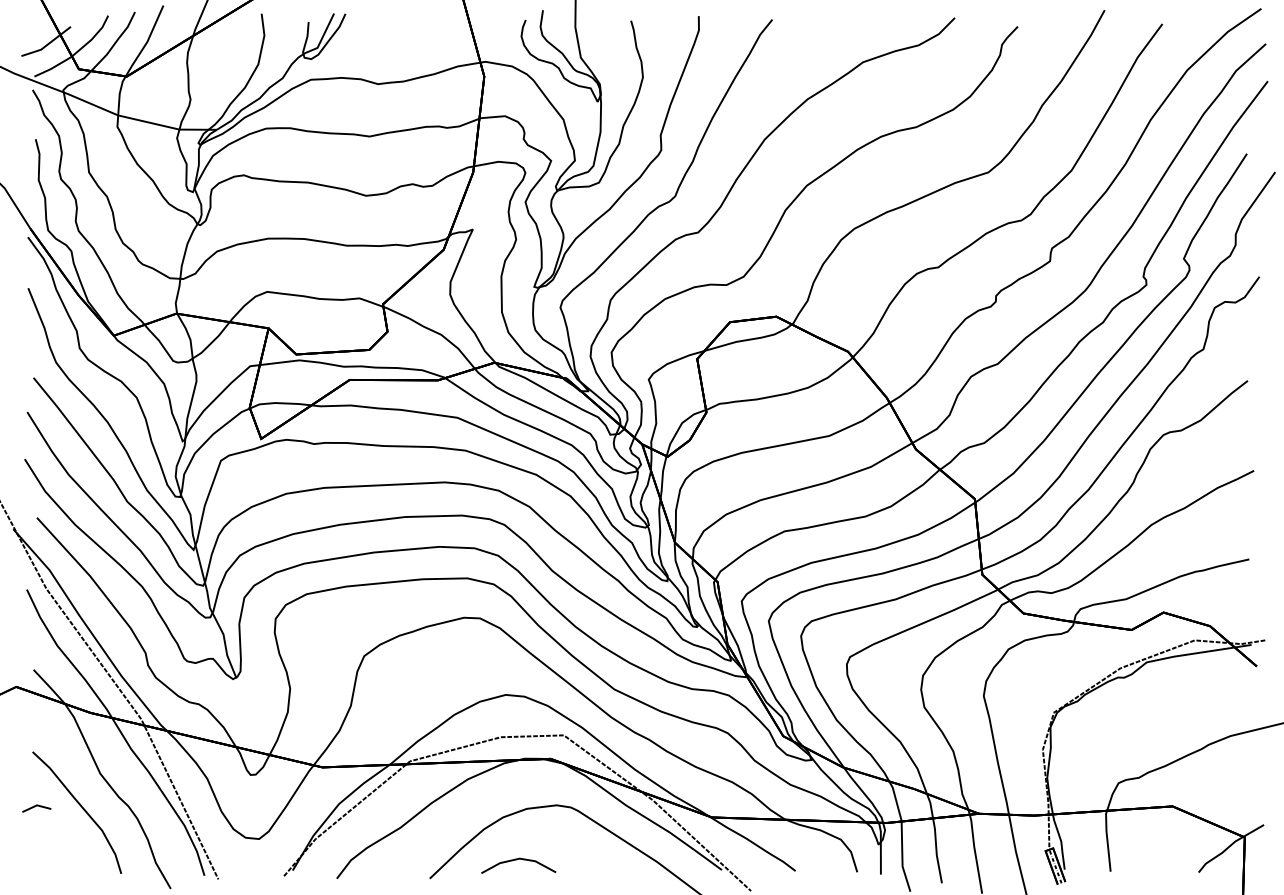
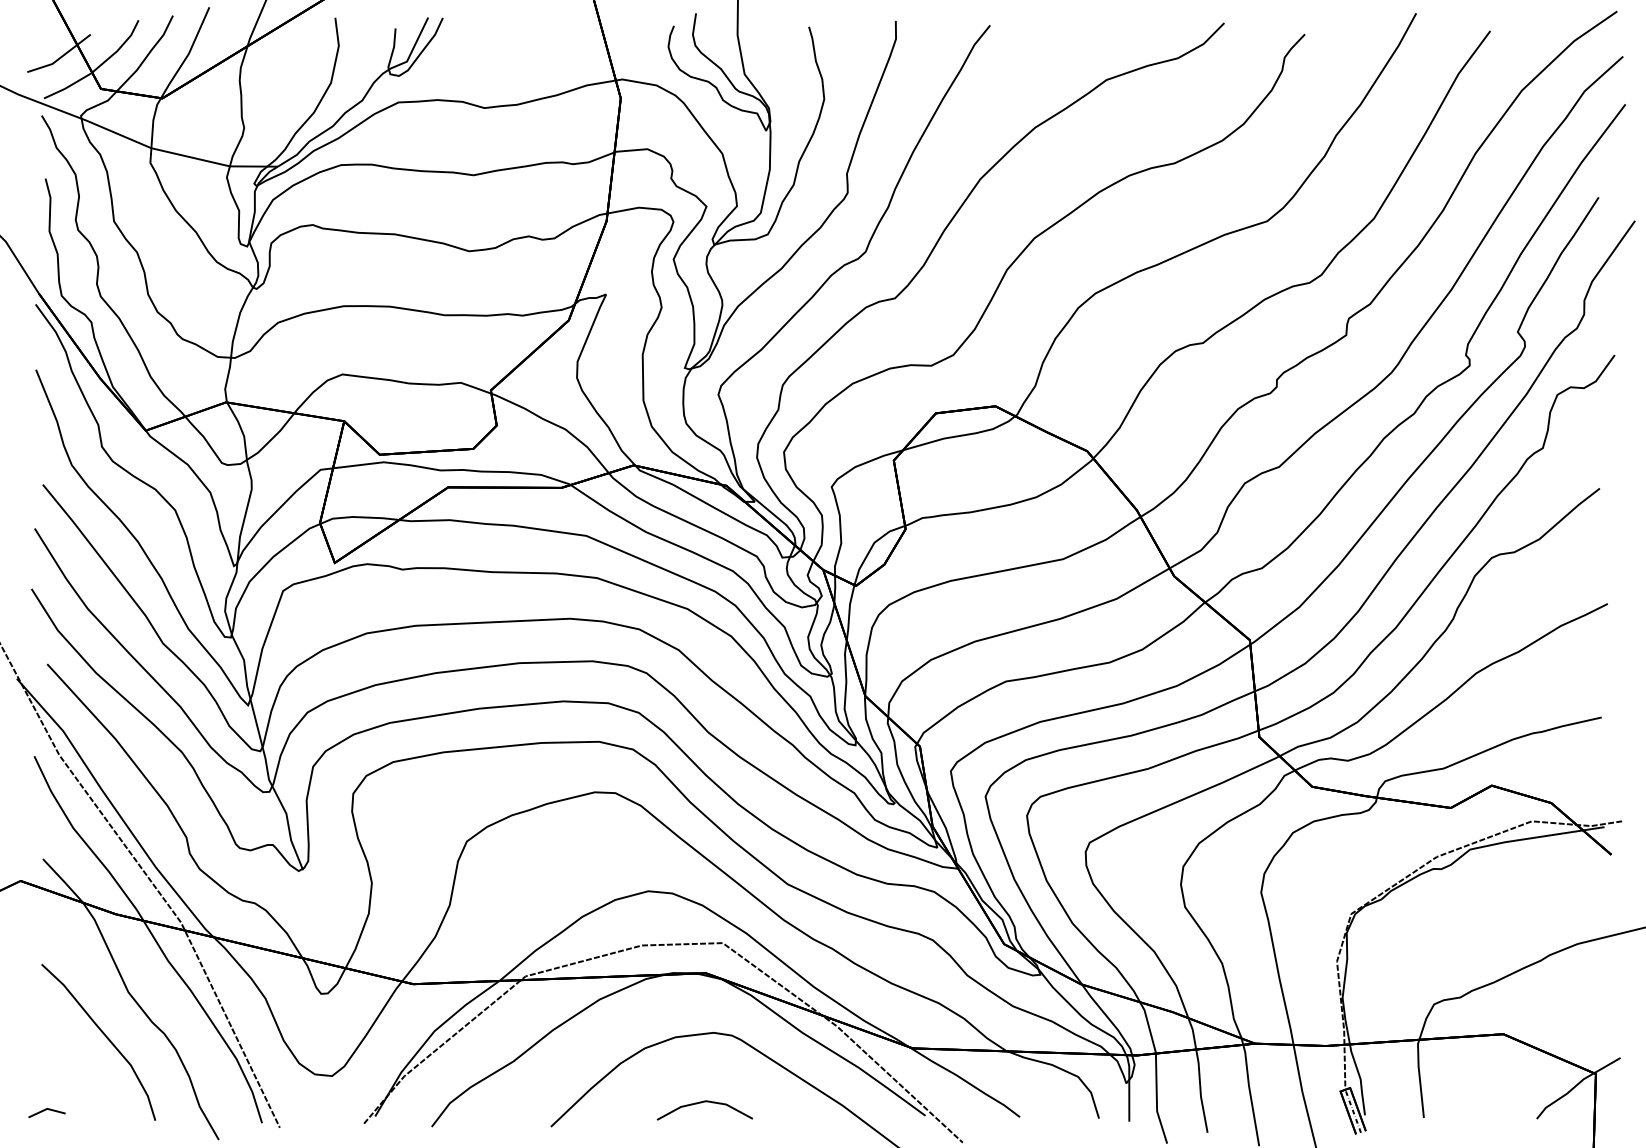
line: (34, 807) -> (44, 1111), moved
line: (516, 860) -> (701, 1103), moved

